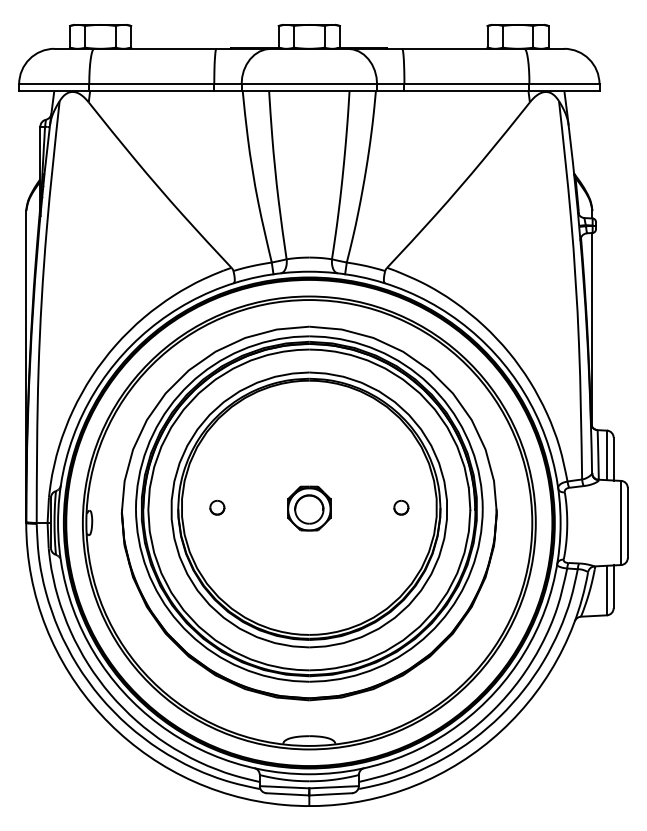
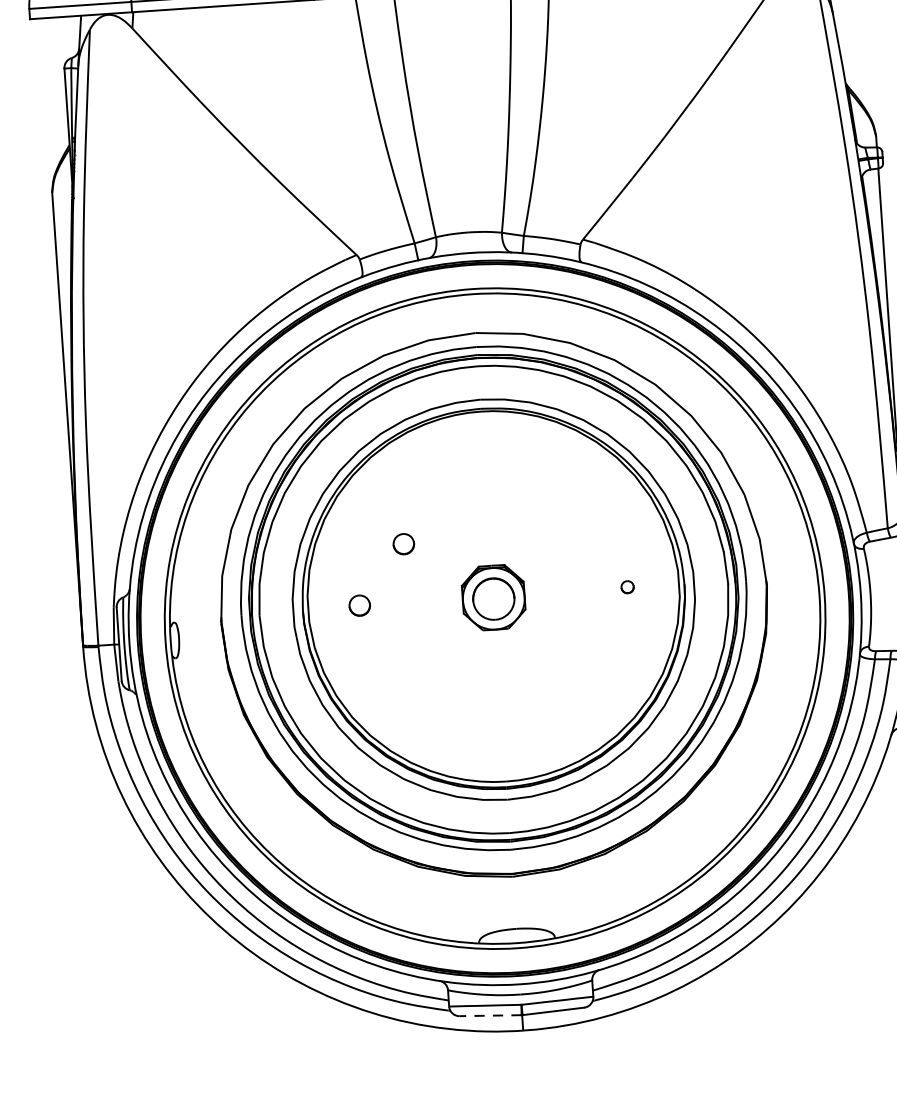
part: (250, 467) -> (404, 543), added
part: (401, 507) -> (627, 586), size x0.6
line: (287, 794) -> (490, 1015), solid -> dashed

